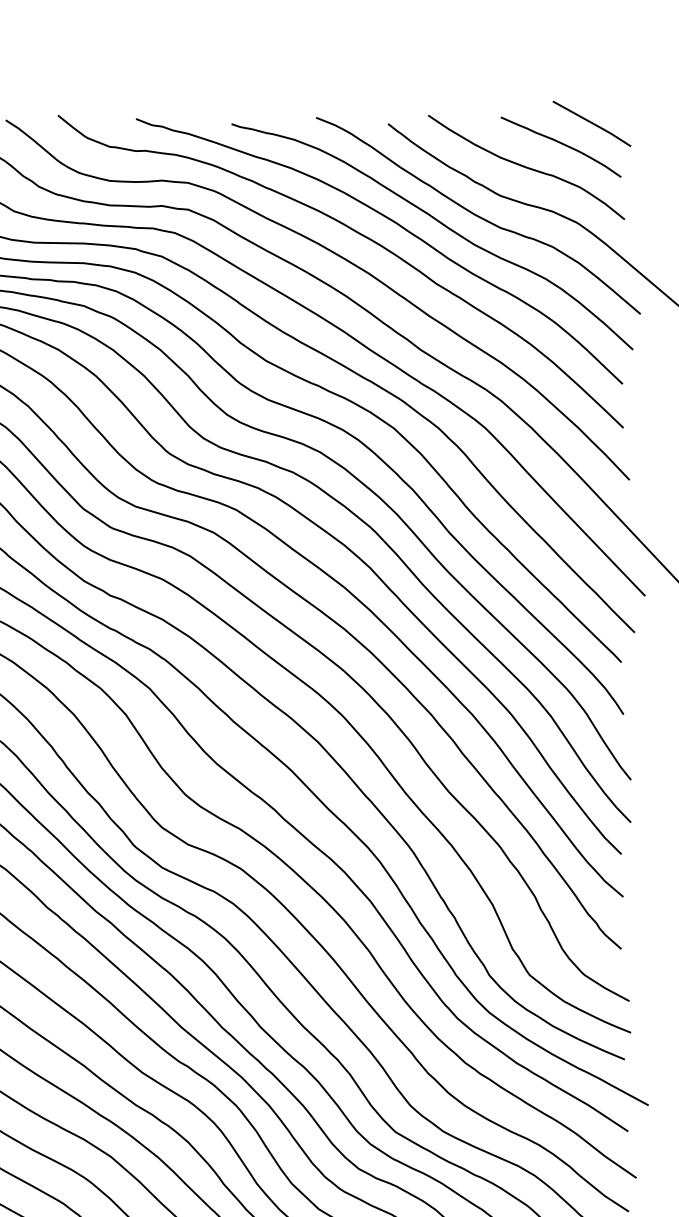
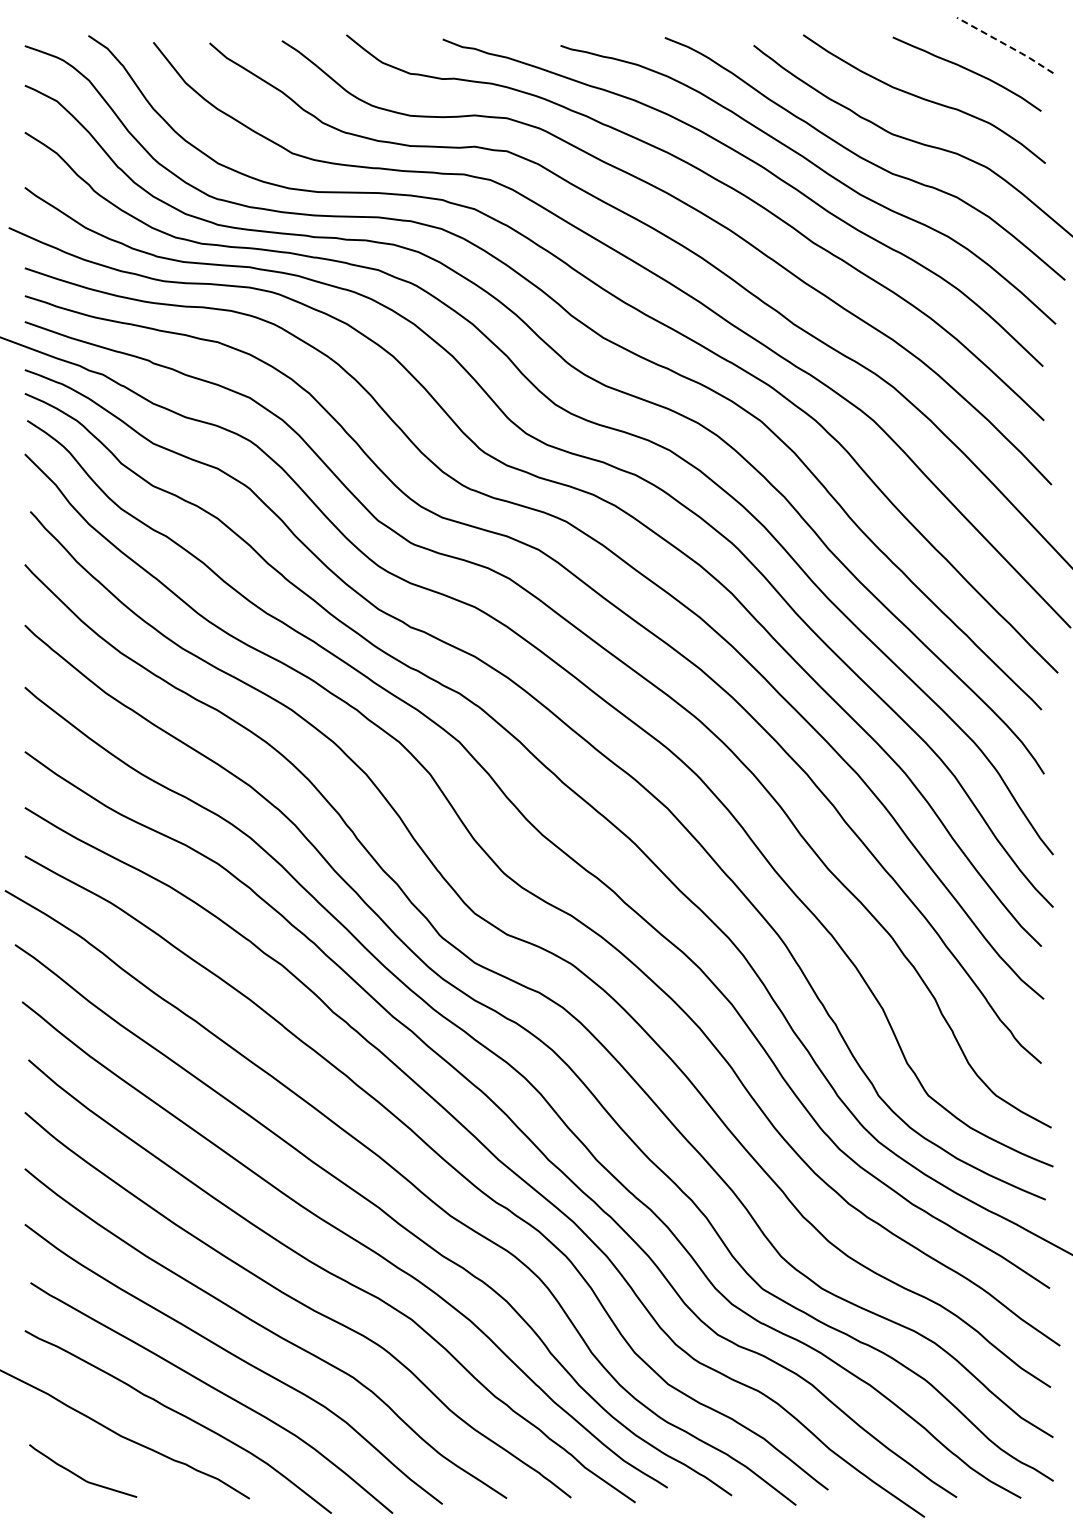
line: (593, 123) -> (1006, 45), solid -> dashed

